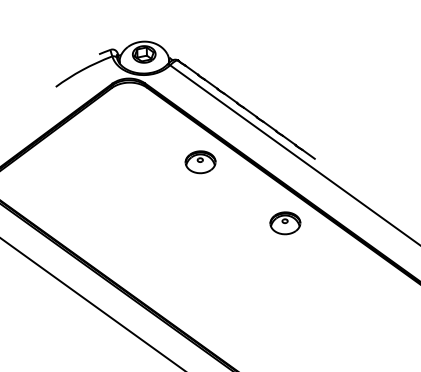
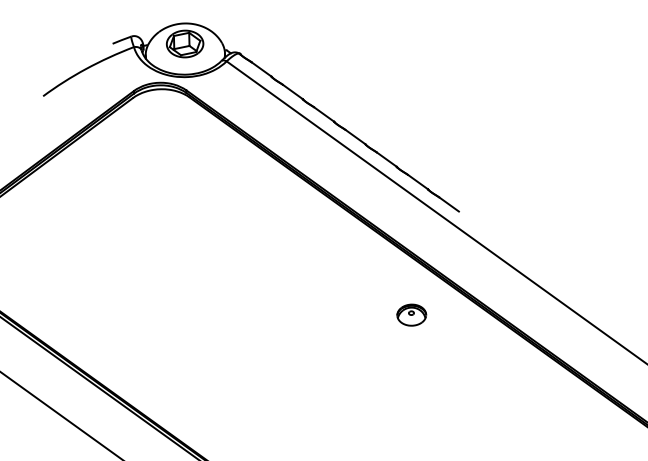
part: (200, 162) -> (275, 217), removed
part: (285, 223) -> (411, 315), size x0.6

